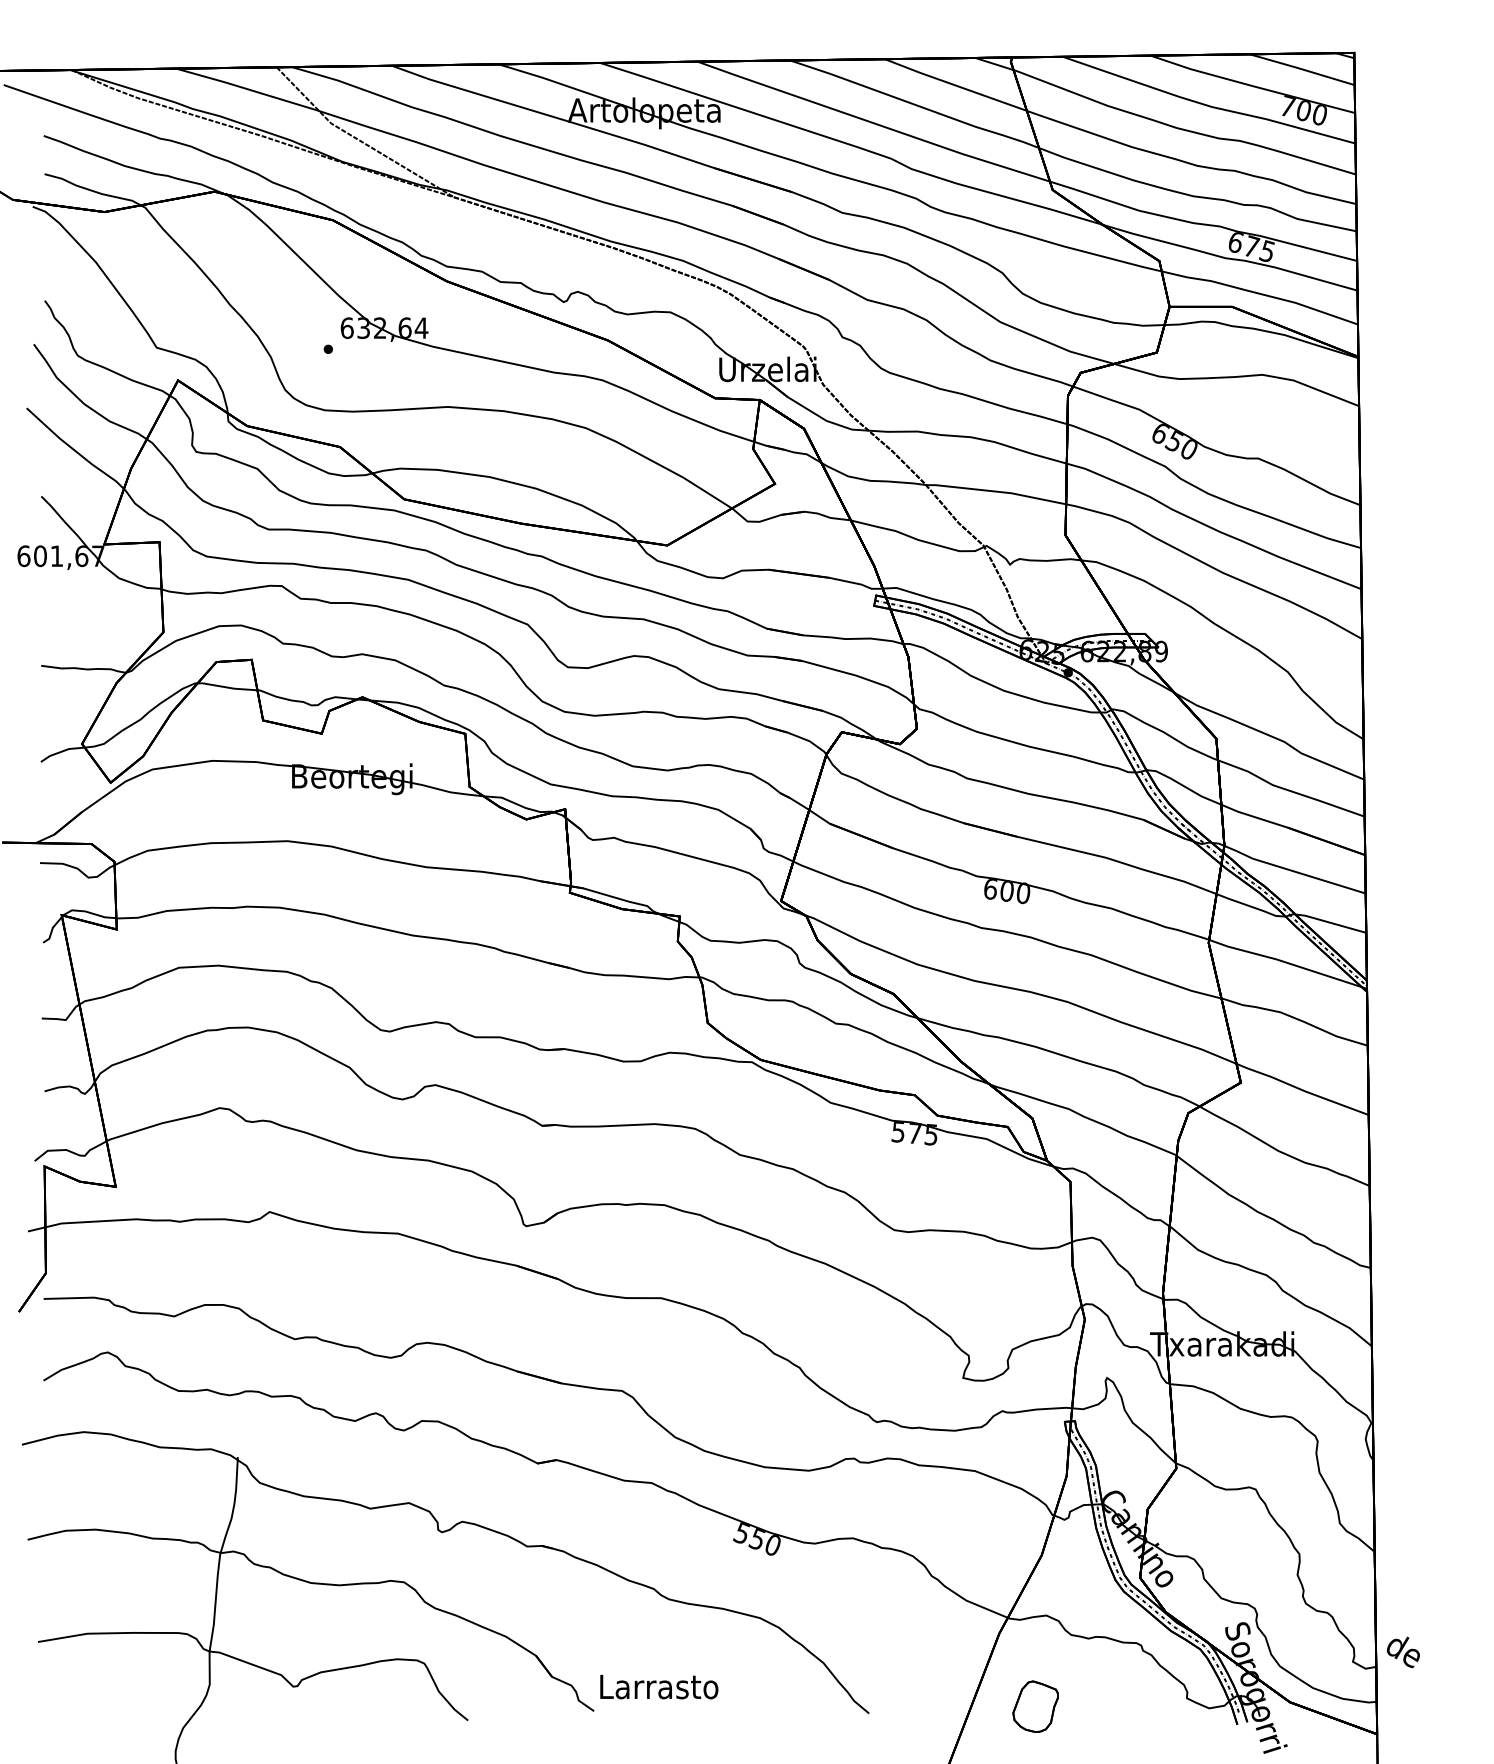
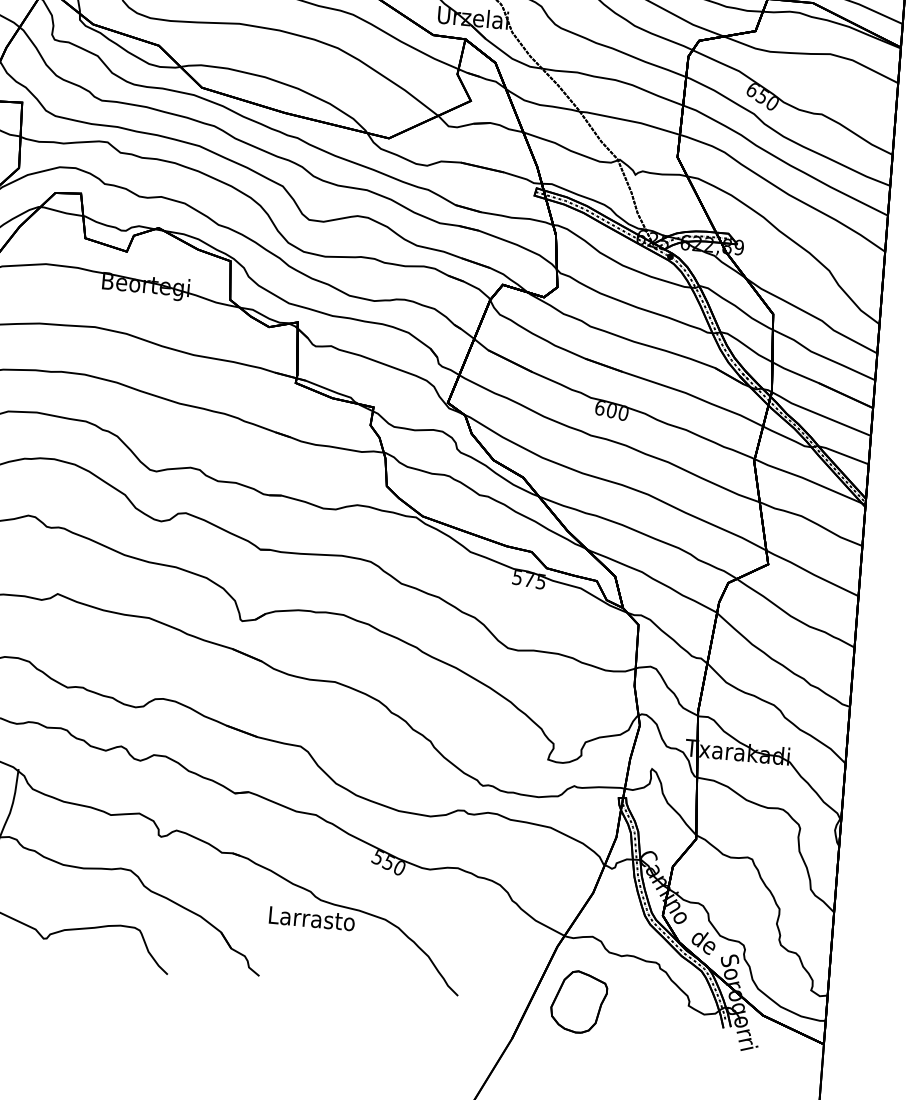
text: (1403, 1652) -> (703, 943), moved
text: (659, 1686) -> (312, 918), moved
part: (1035, 1706) -> (578, 1001), size x1.67

